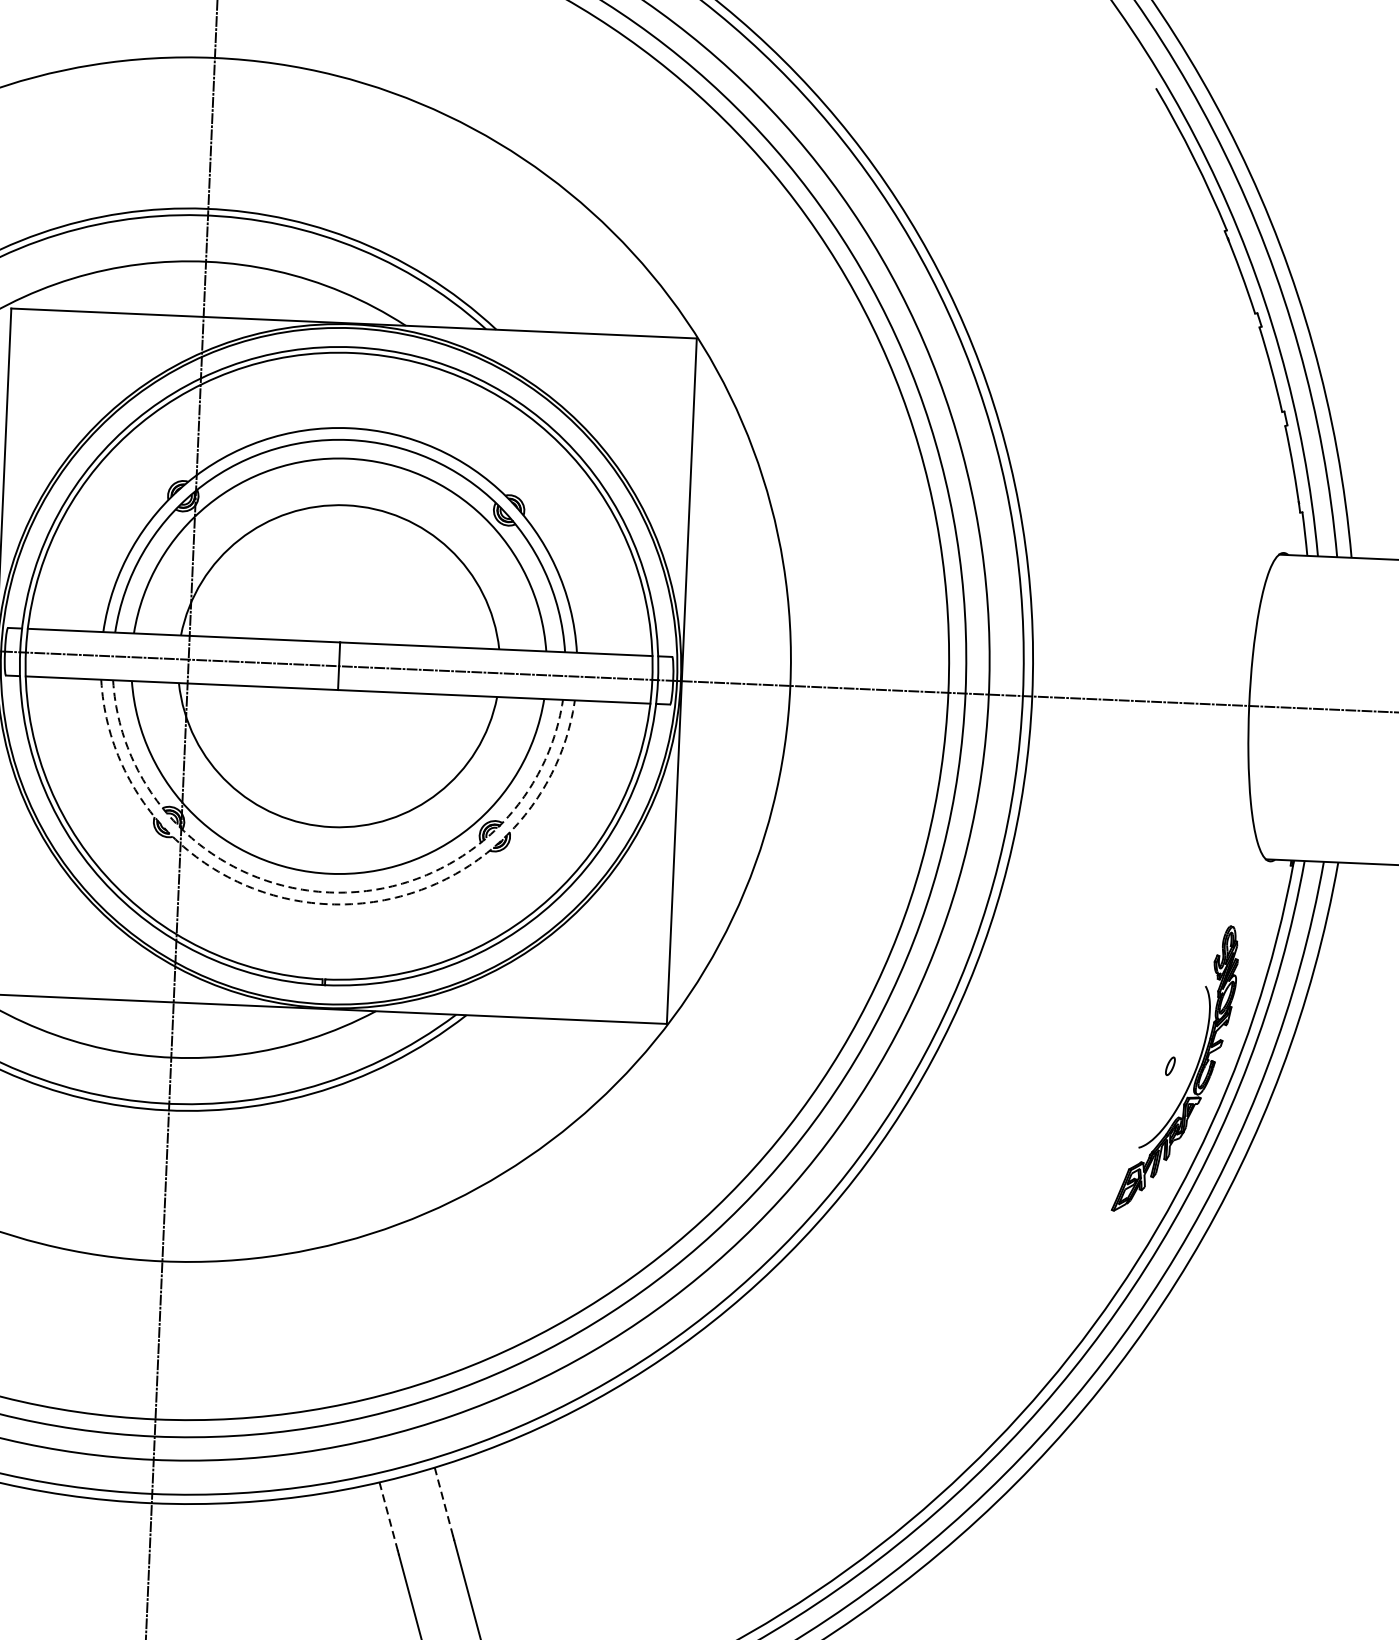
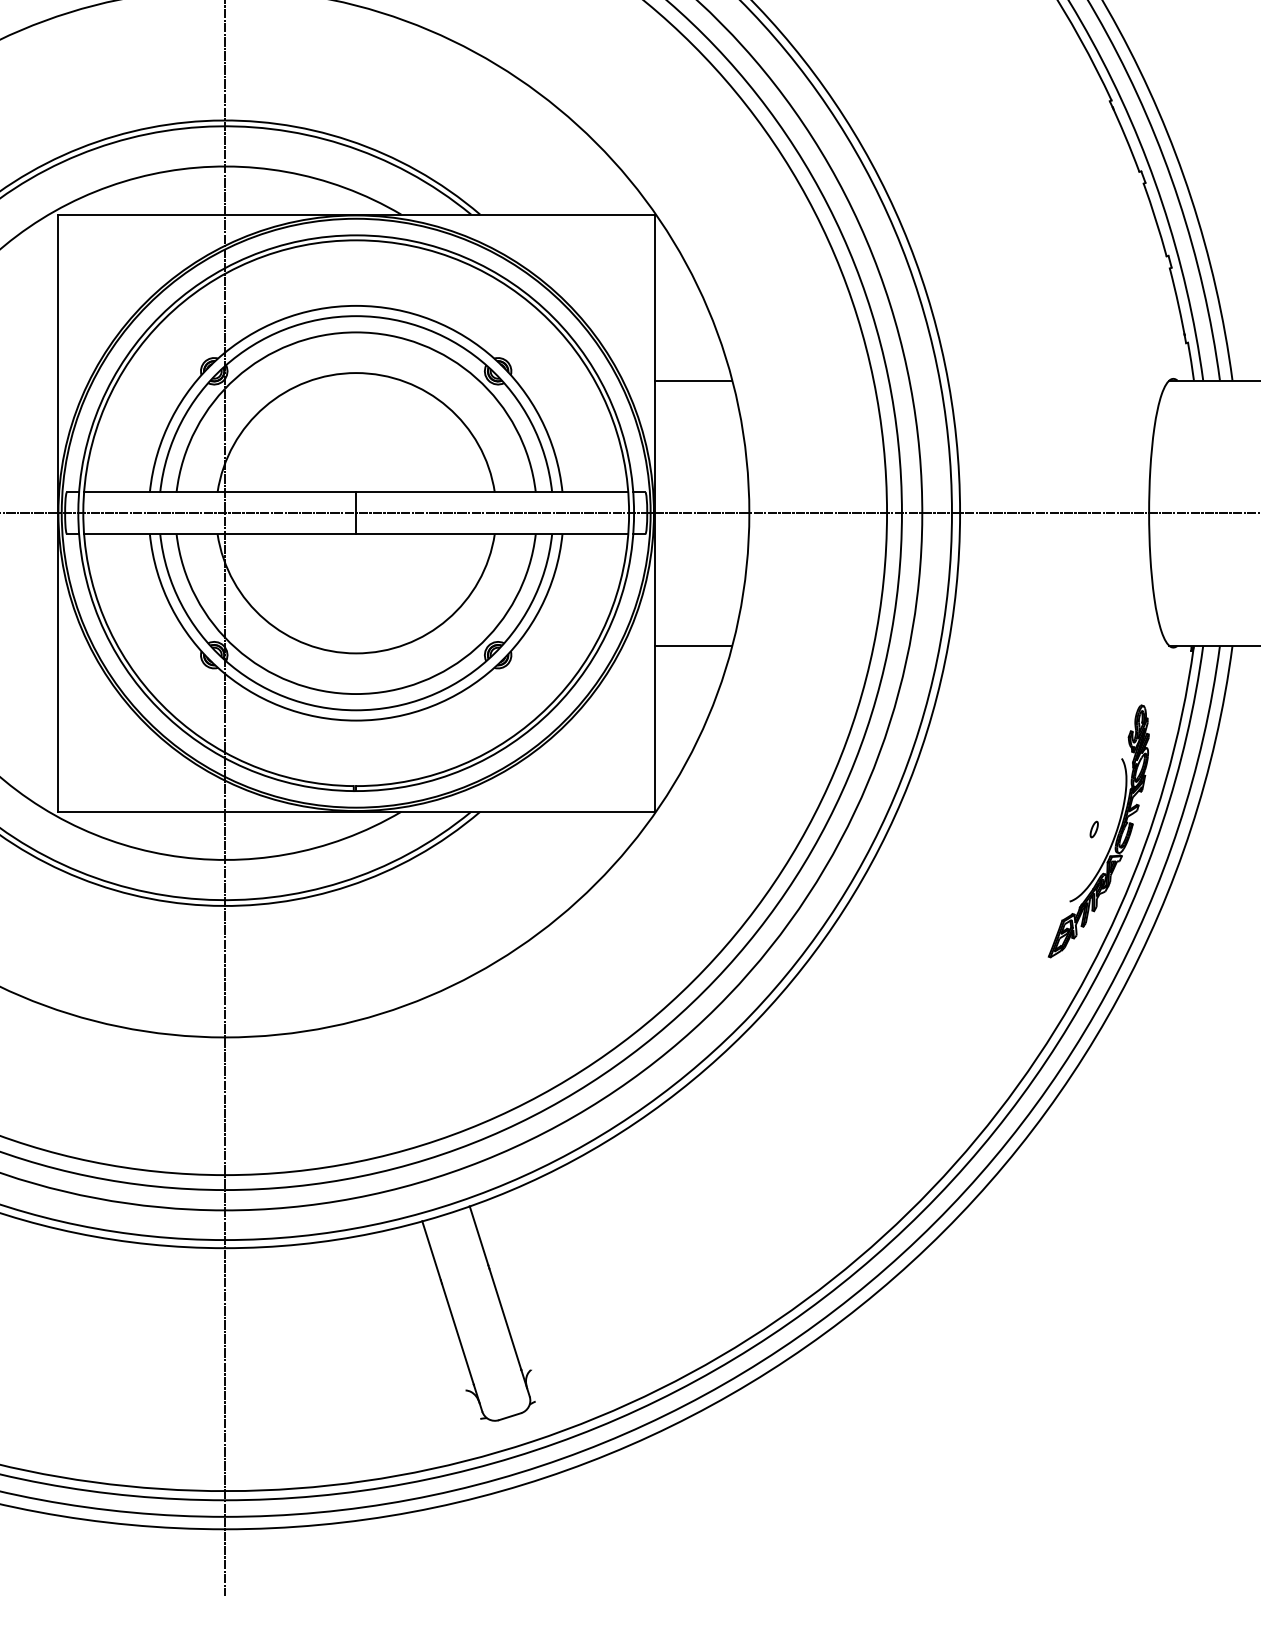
line: (732, 530) -> (693, 380), added
line: (719, 834) -> (693, 645), added
arc: (329, 892) -> (356, 710), dashed -> solid
arc: (329, 904) -> (356, 720), dashed -> solid
line: (444, 1501) -> (479, 1235), dashed -> solid
line: (388, 1516) -> (431, 1250), dashed -> solid

